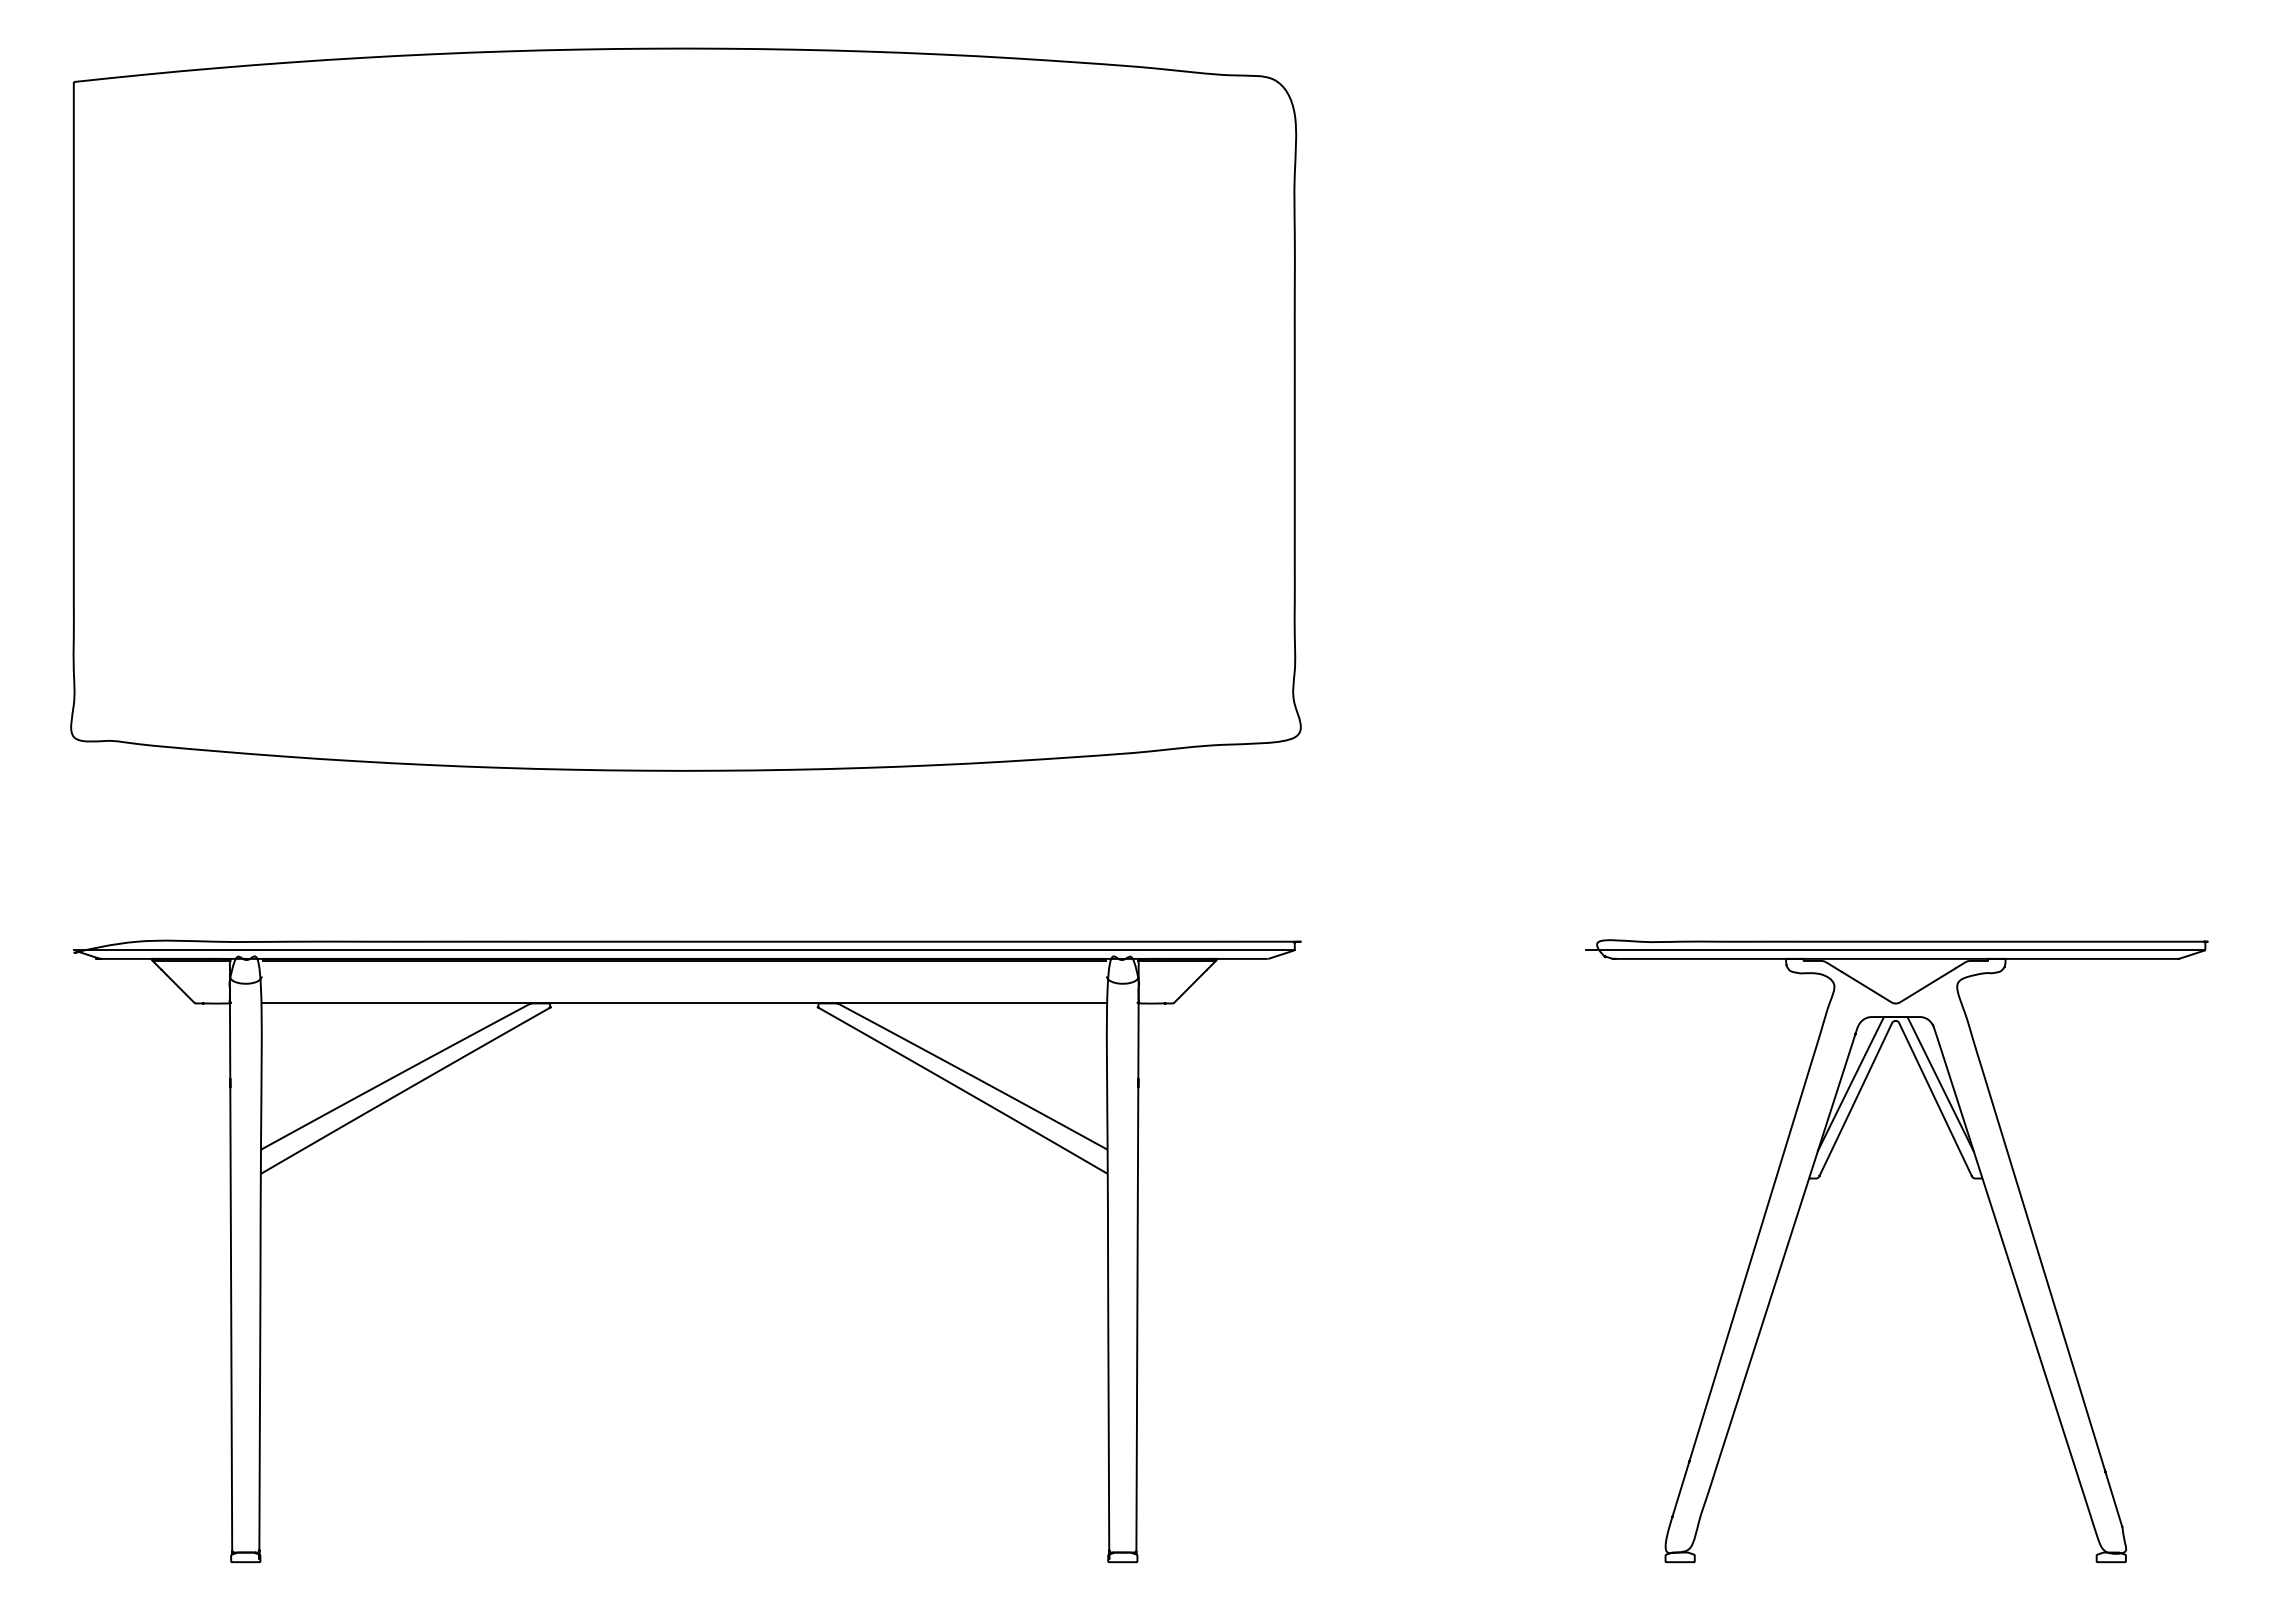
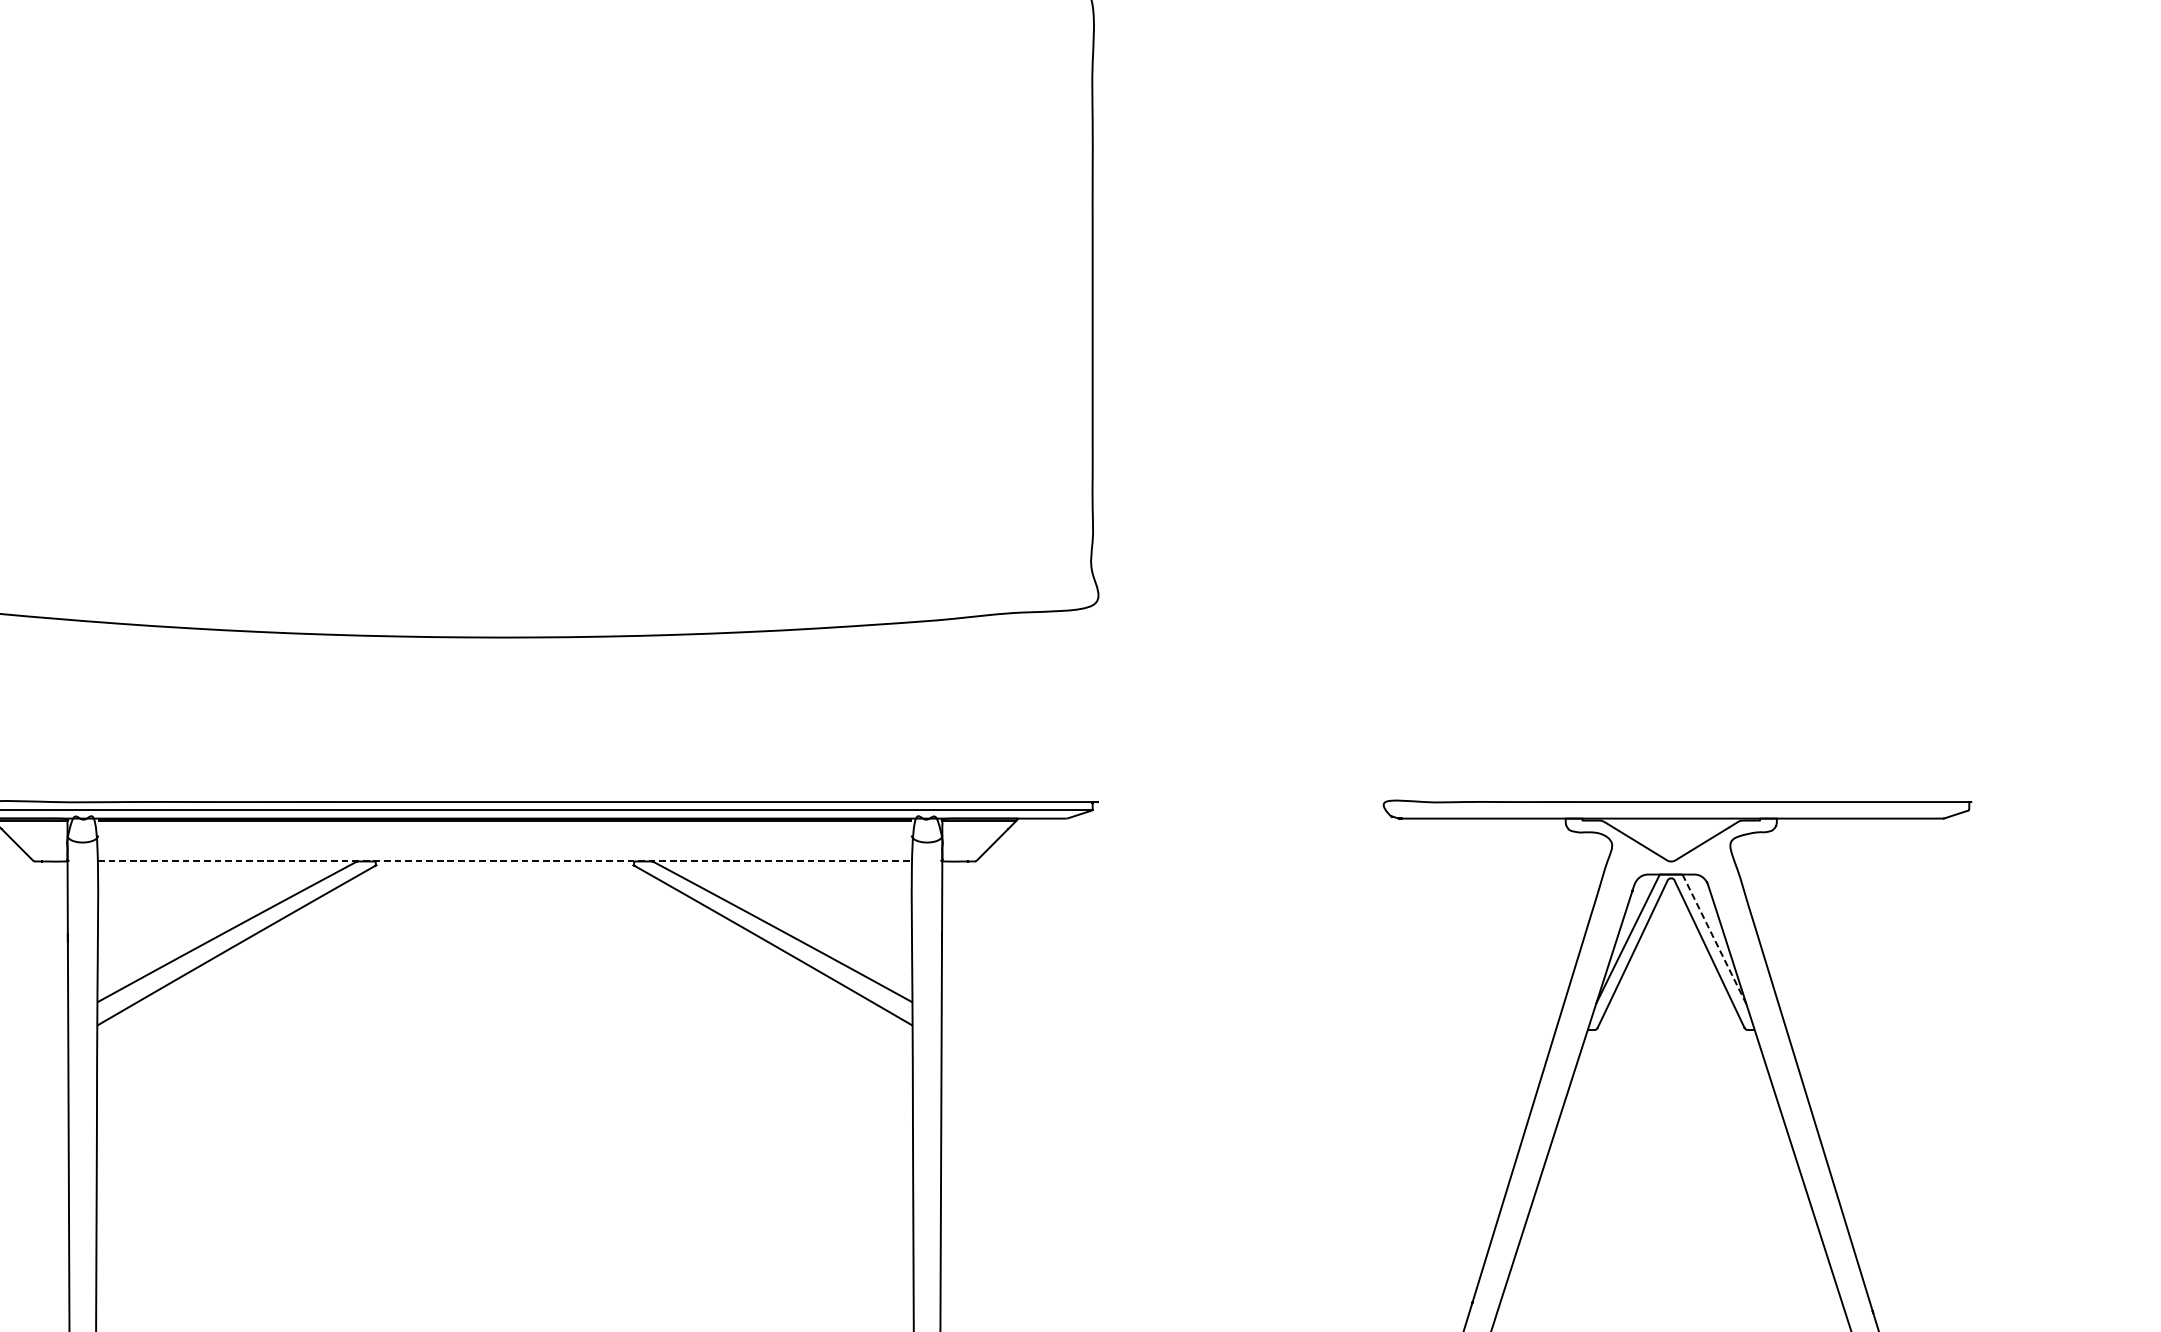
line: (1895, 950) -> (1670, 810), removed
line: (684, 1003) -> (505, 861), solid -> dashed
line: (1940, 1083) -> (1714, 938), solid -> dashed

